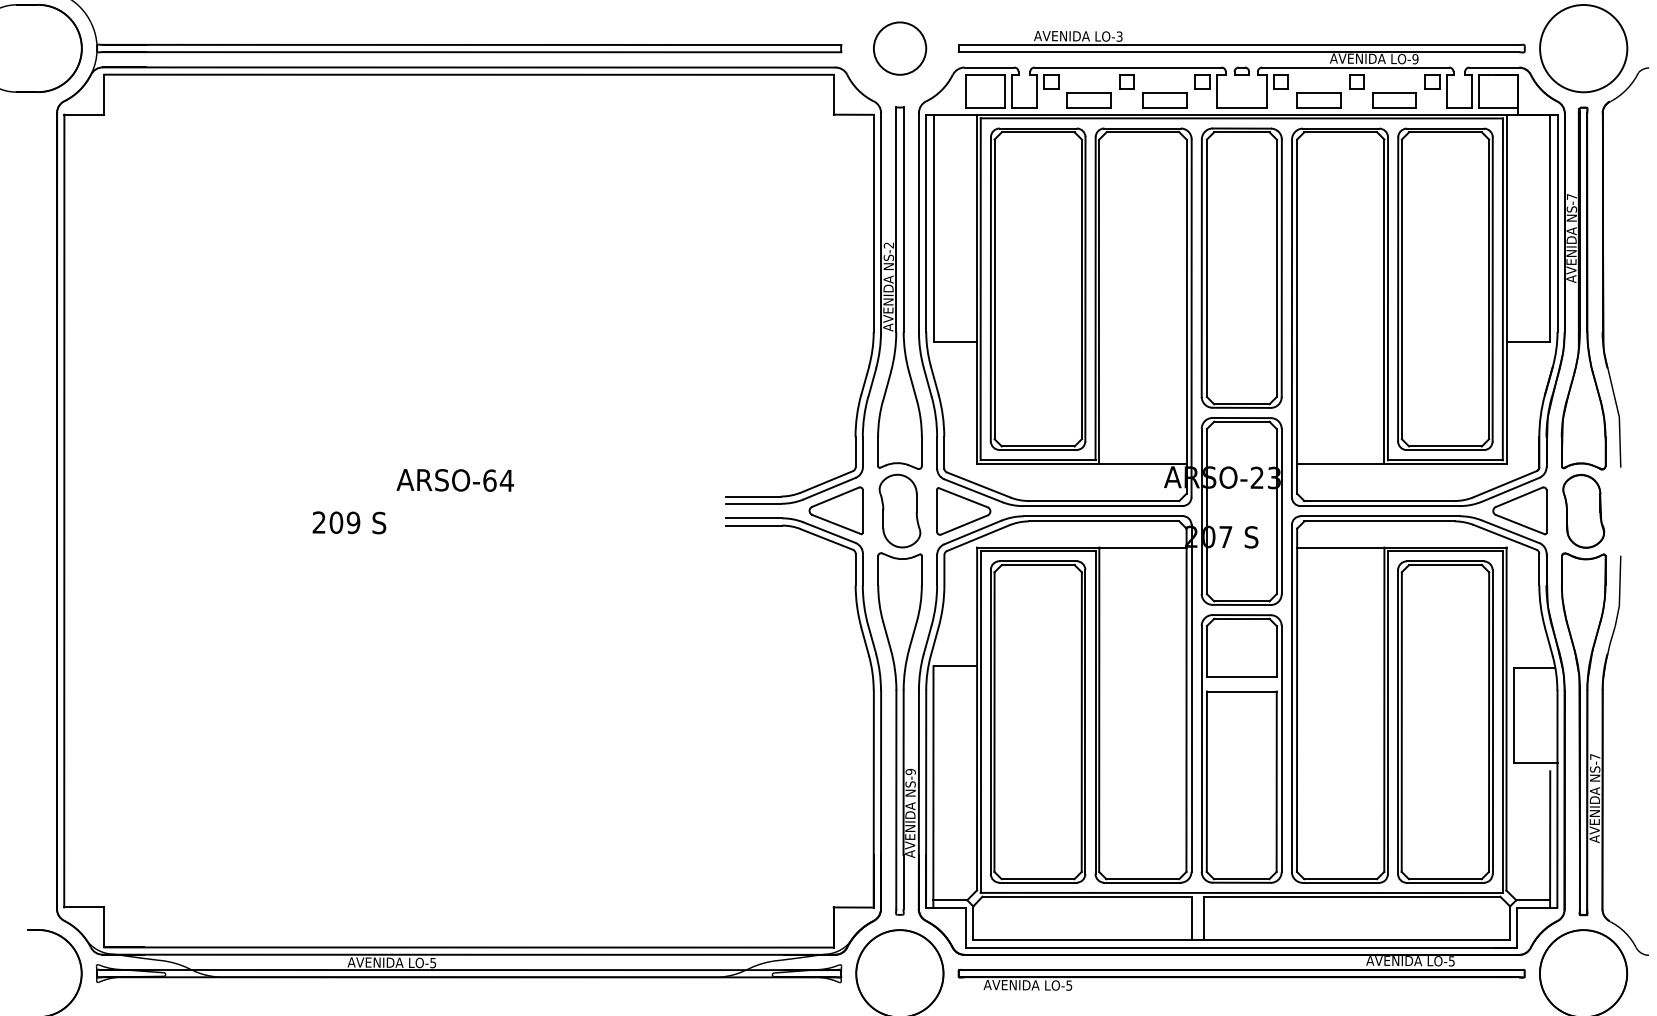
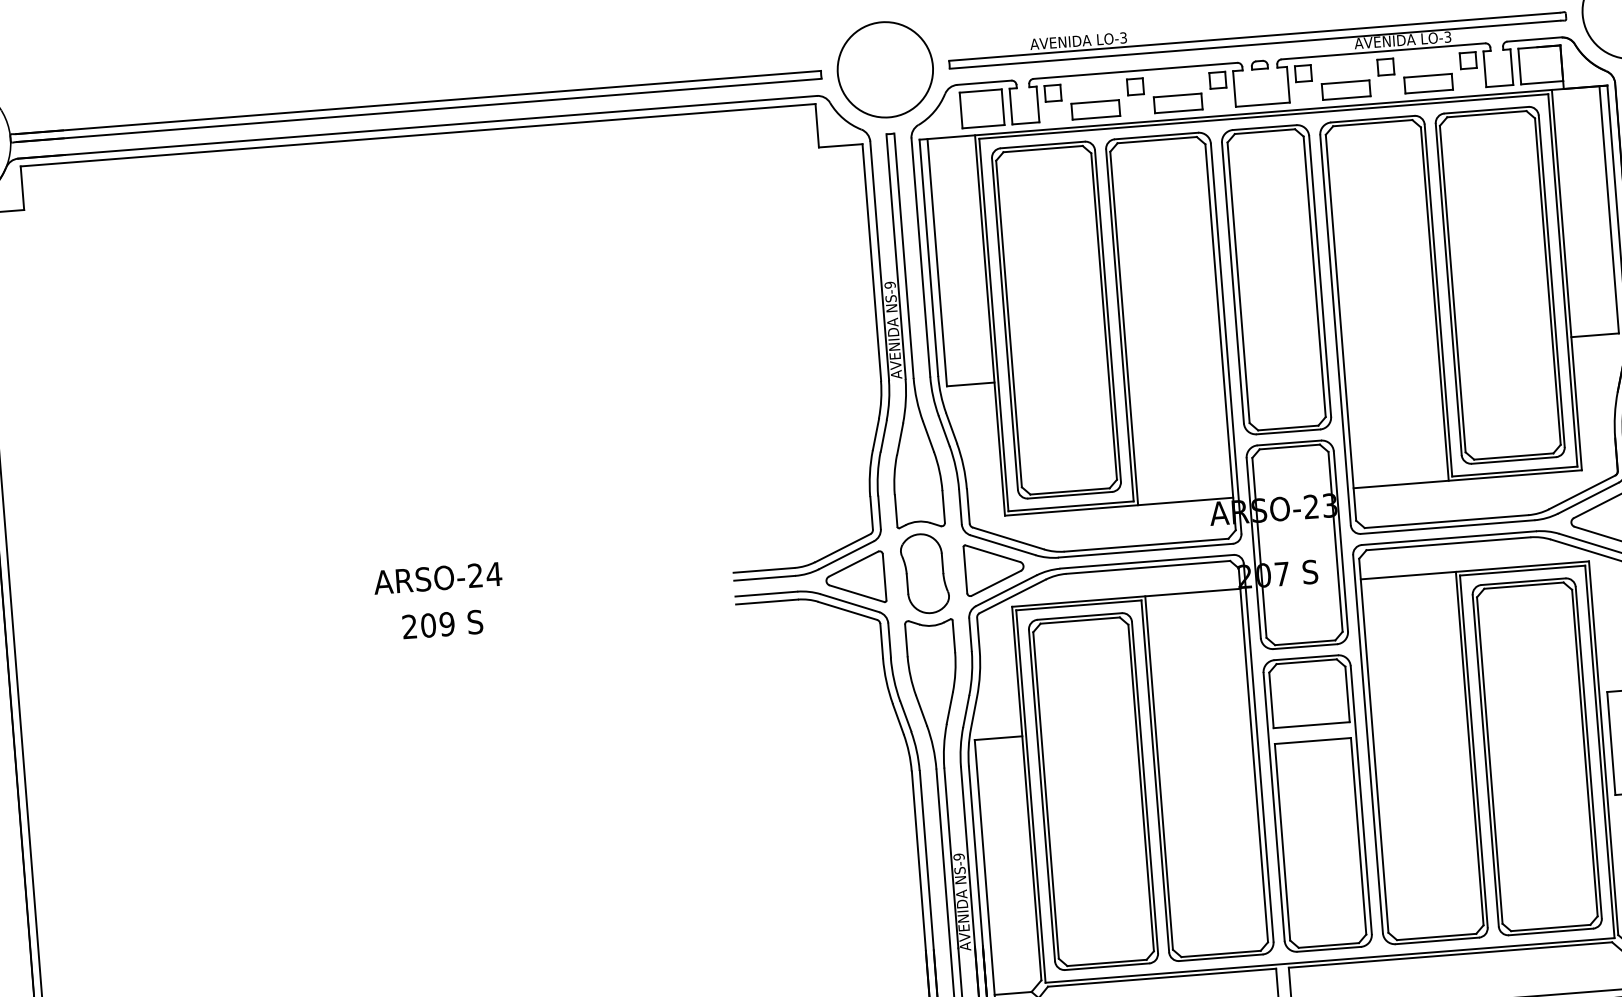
circle: (899, 48) -> (884, 69), size x1.67
text: (1415, 59) -> (1447, 37), LO-9 -> LO-3
text: (888, 245) -> (889, 285), NS-2 -> NS-9
text: (489, 480) -> (475, 575), ARSO-64 -> ARSO-24
text: (349, 522) -> (442, 624), moved

